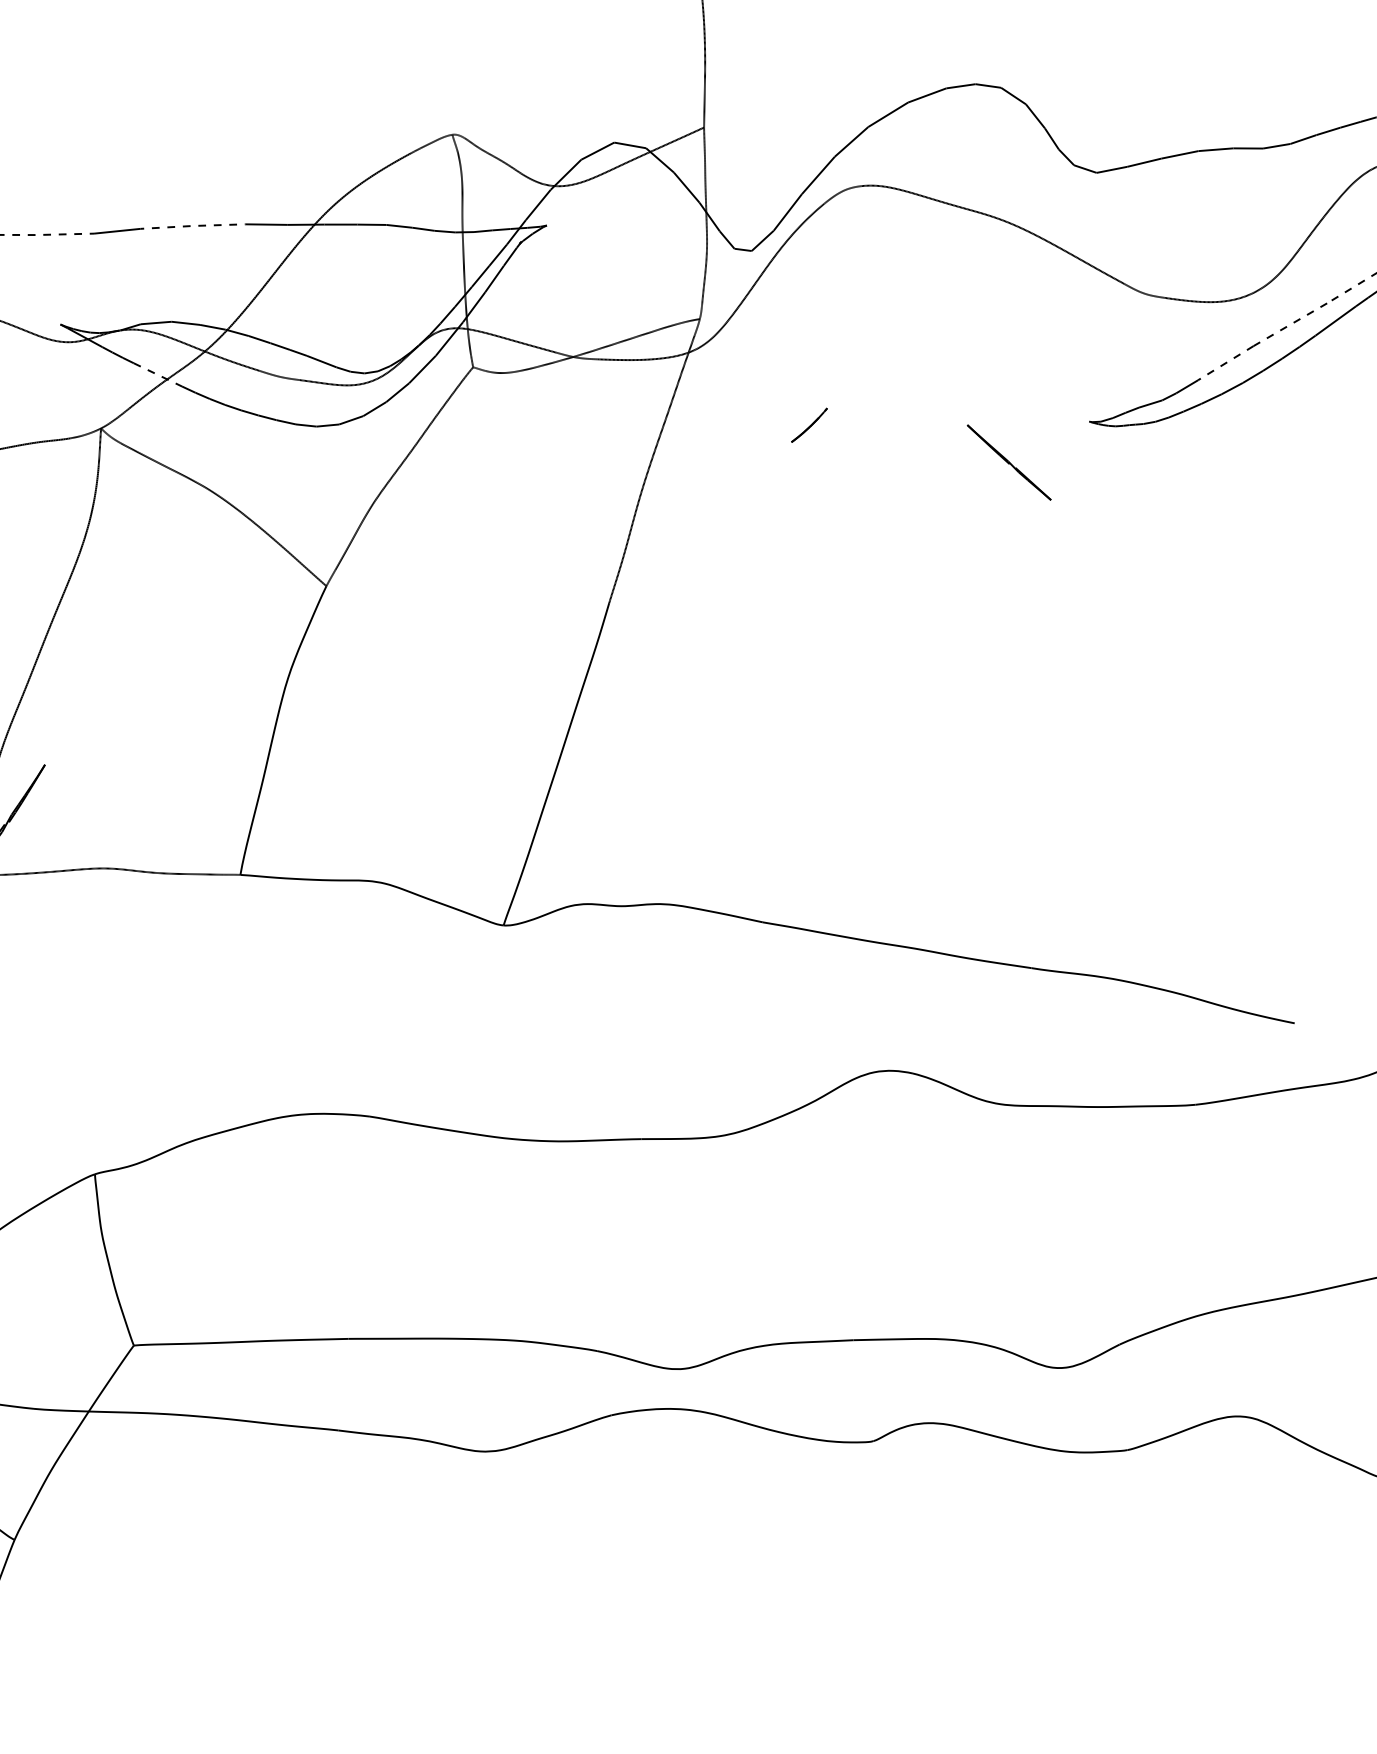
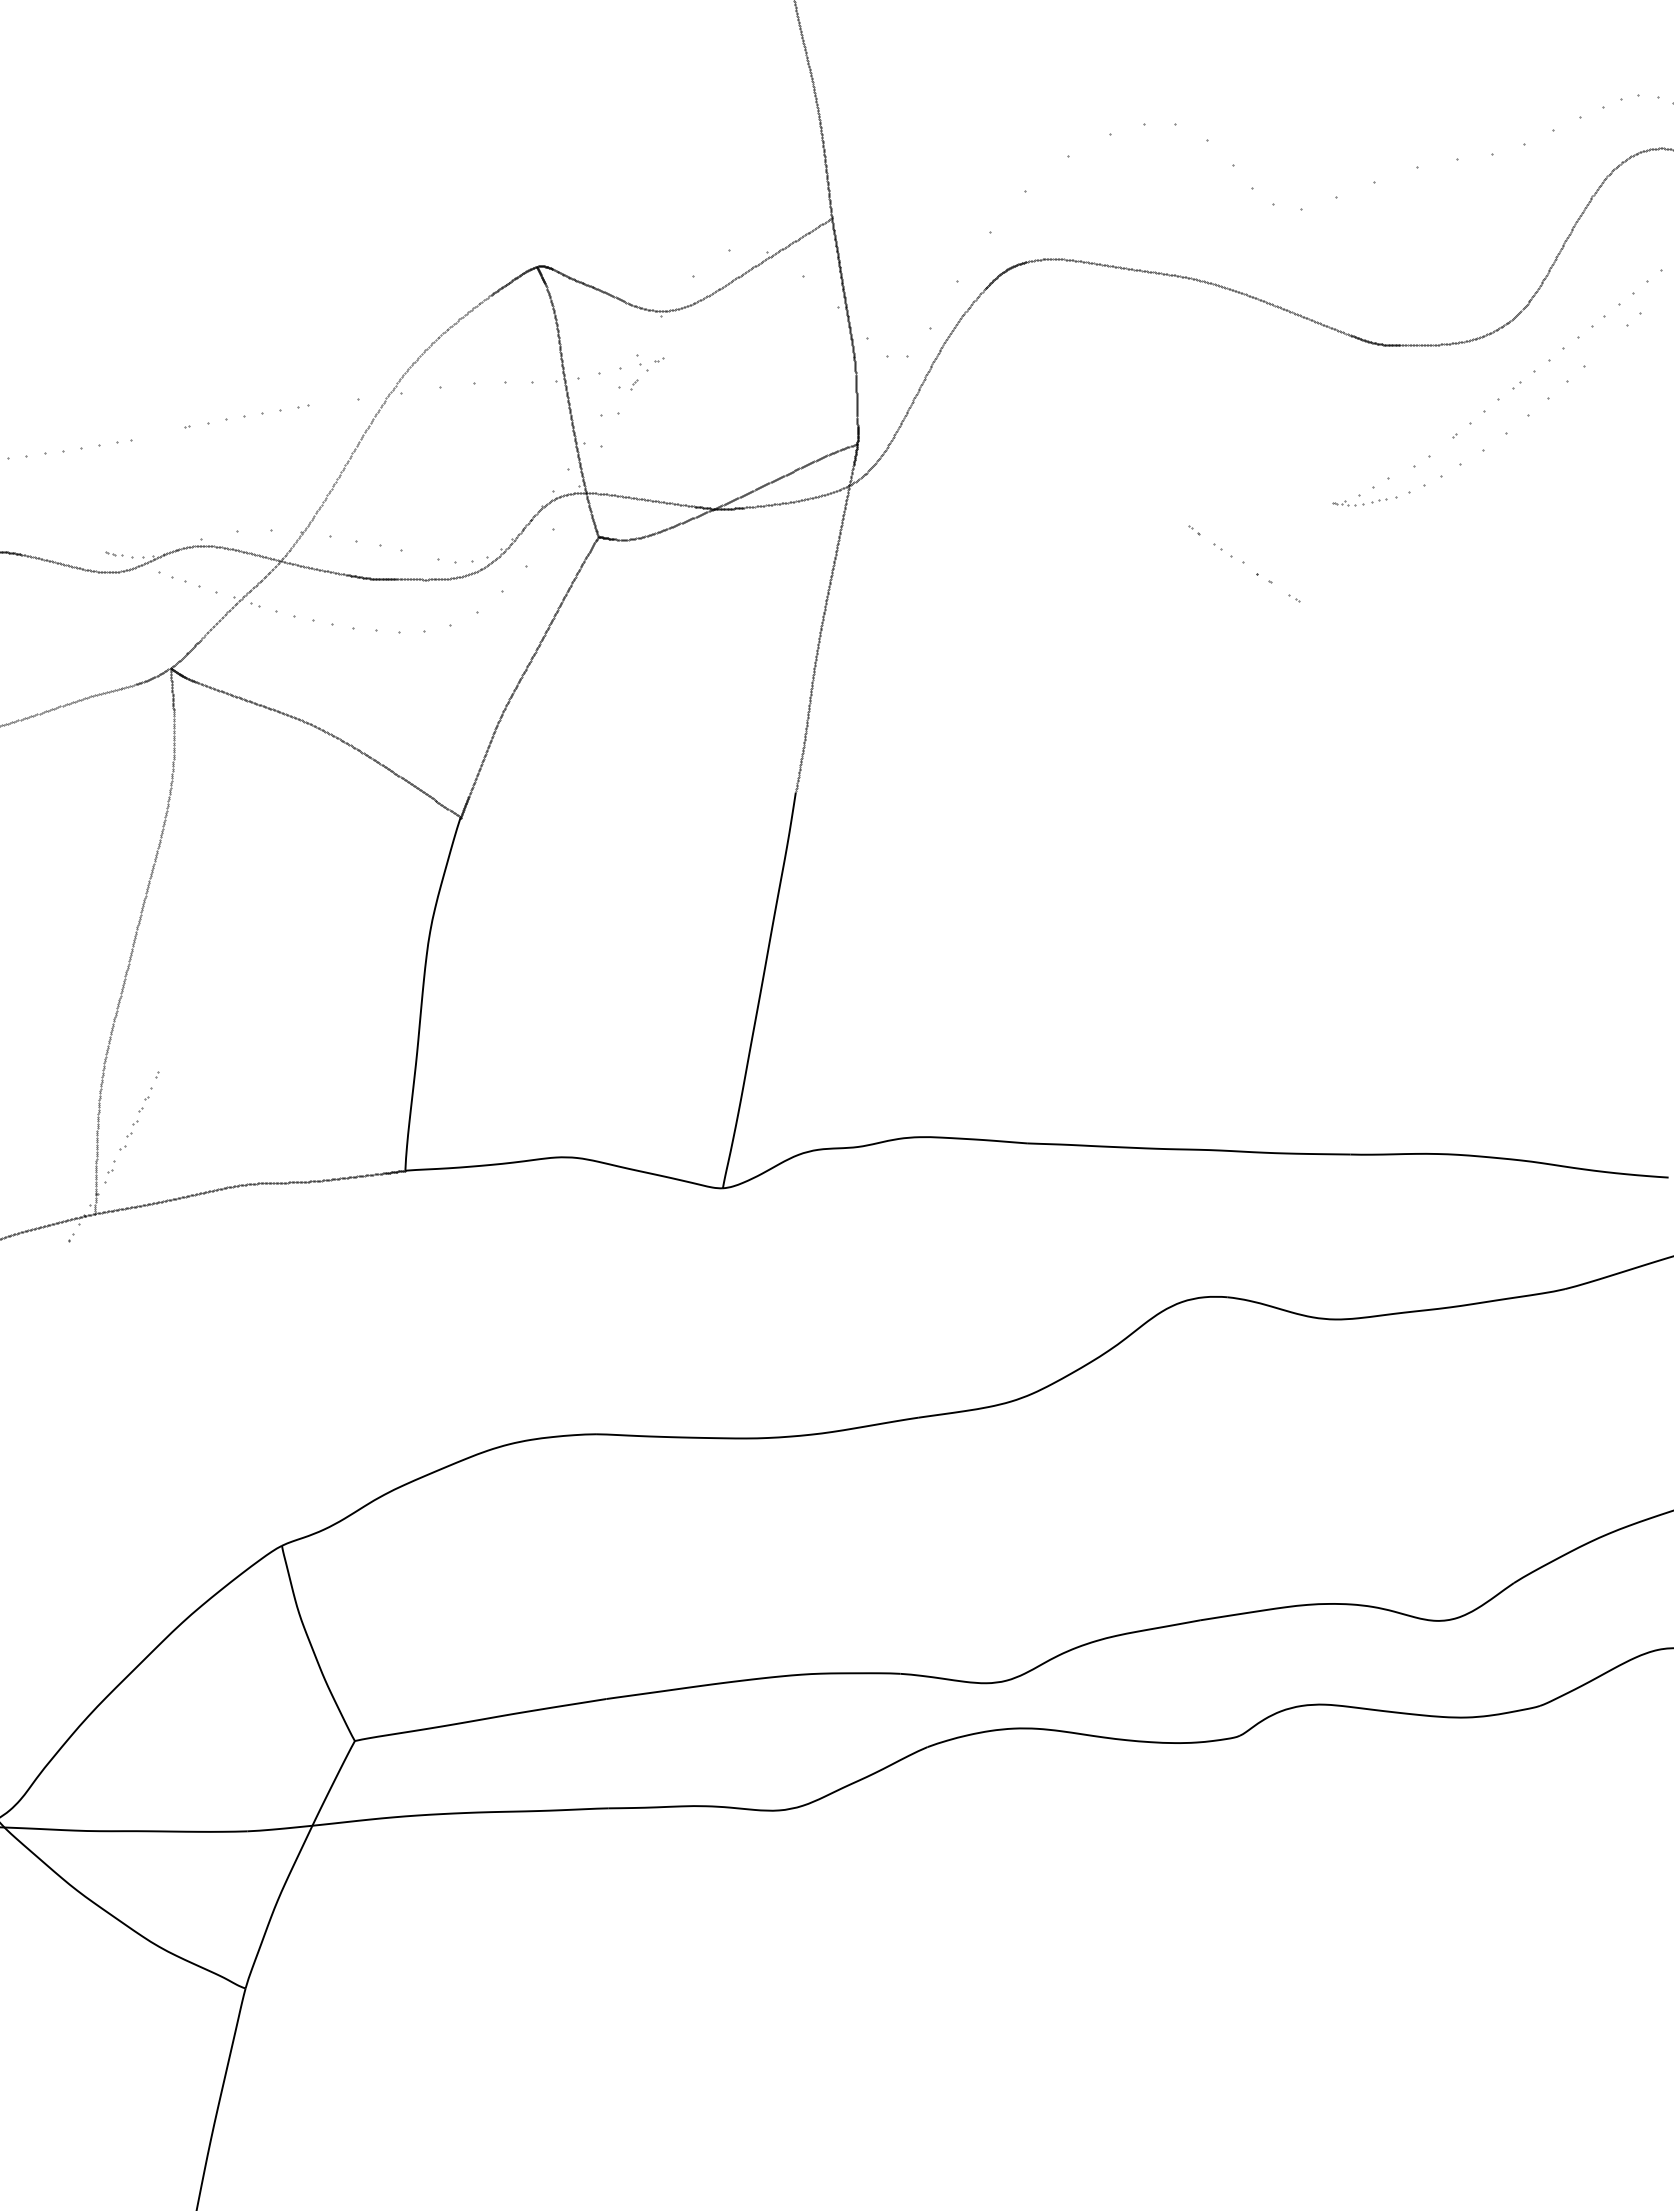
part: (809, 425) -> (1003, 551), removed

